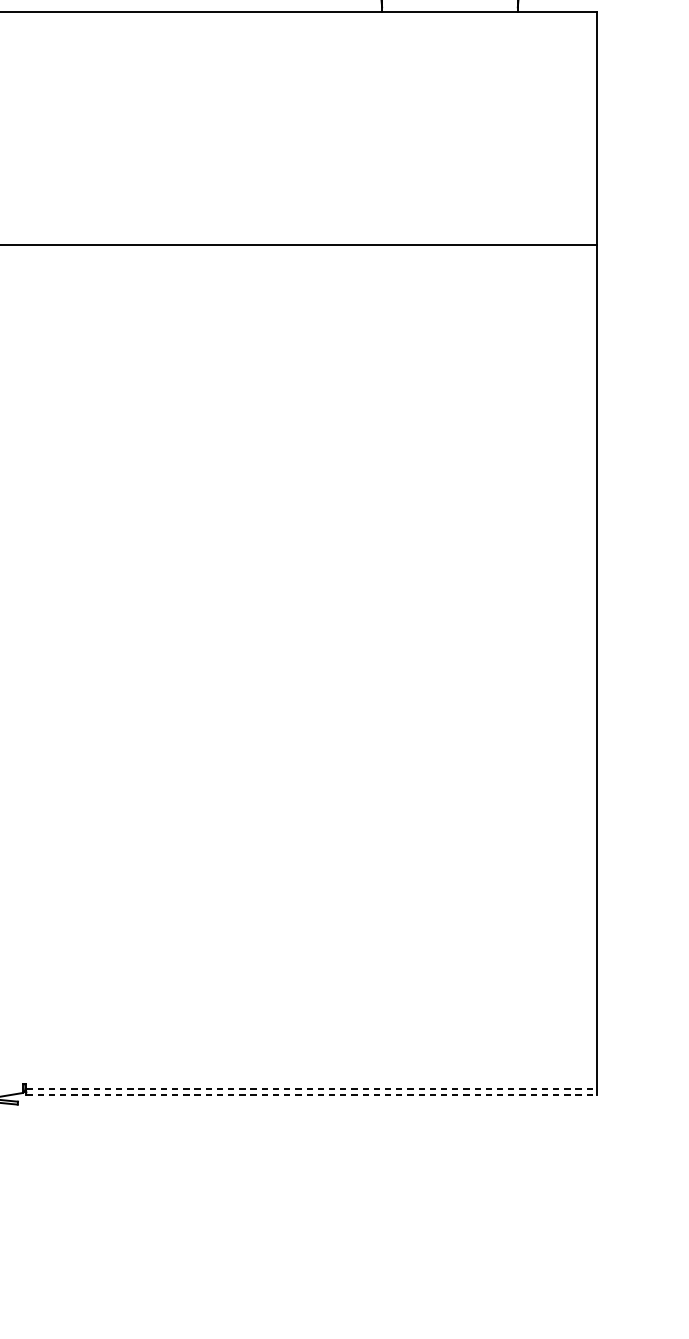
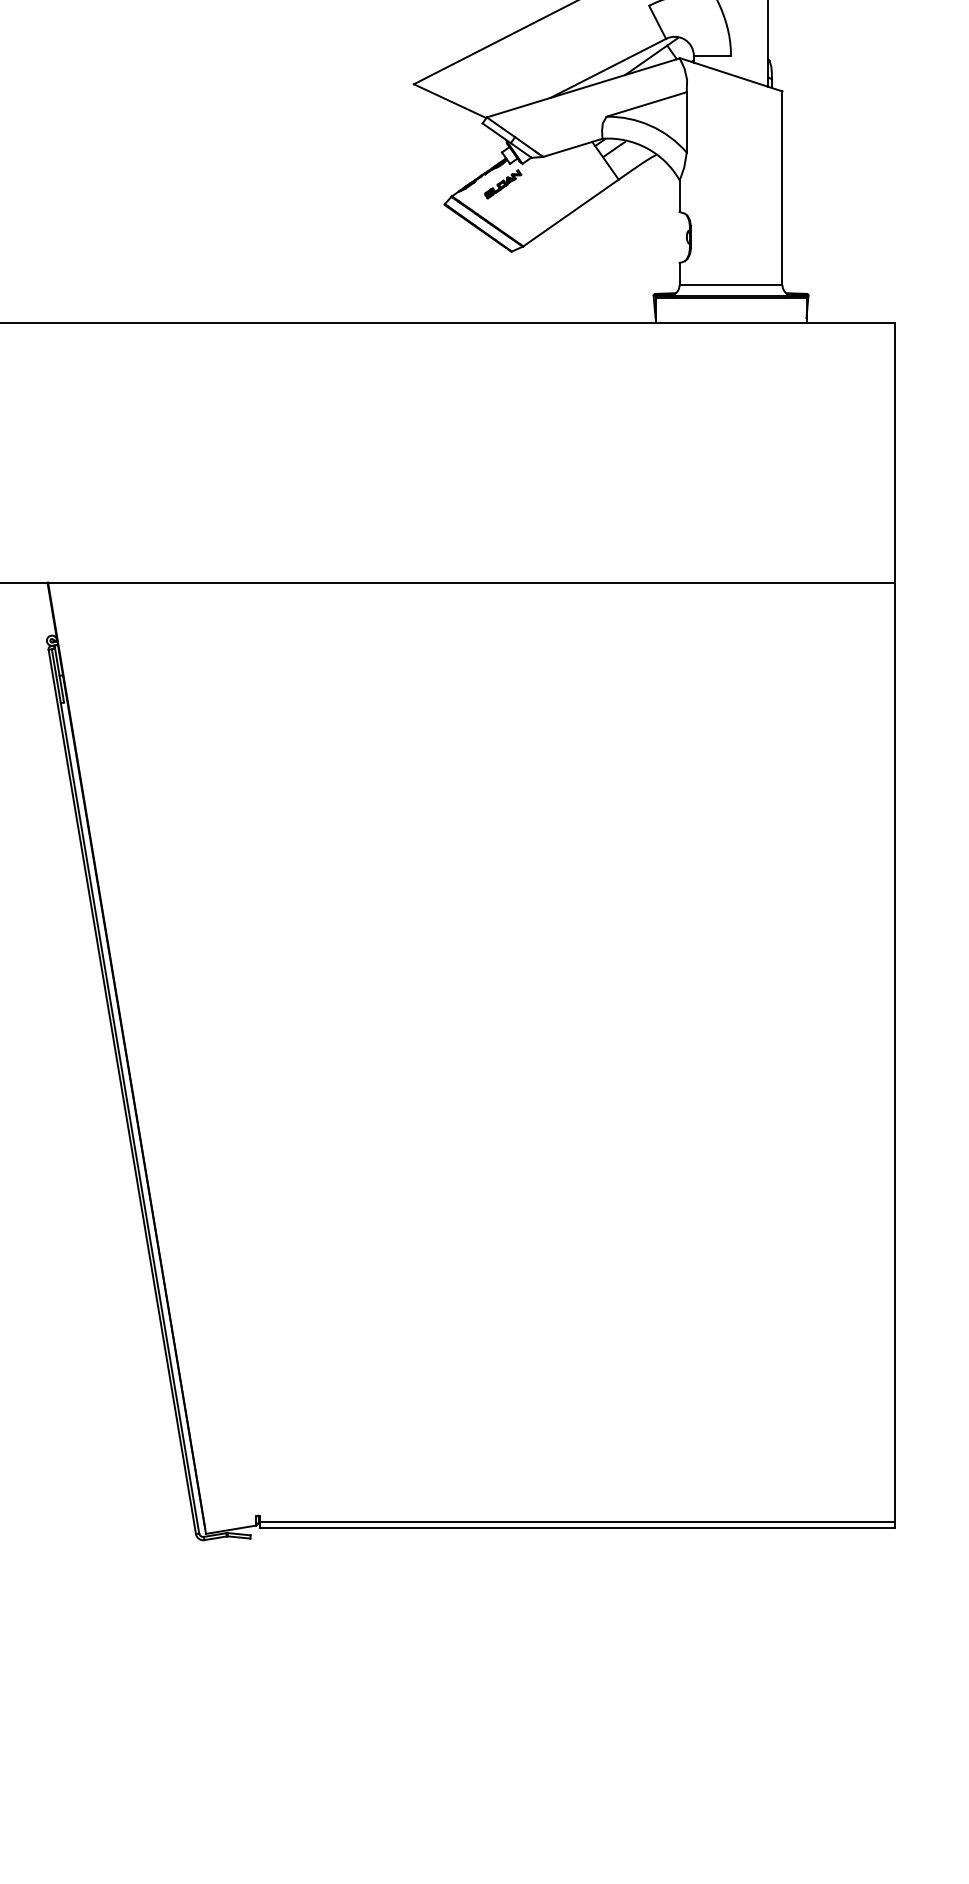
line: (311, 1089) -> (577, 1521), dashed -> solid
line: (311, 1095) -> (577, 1528), dashed -> solid

